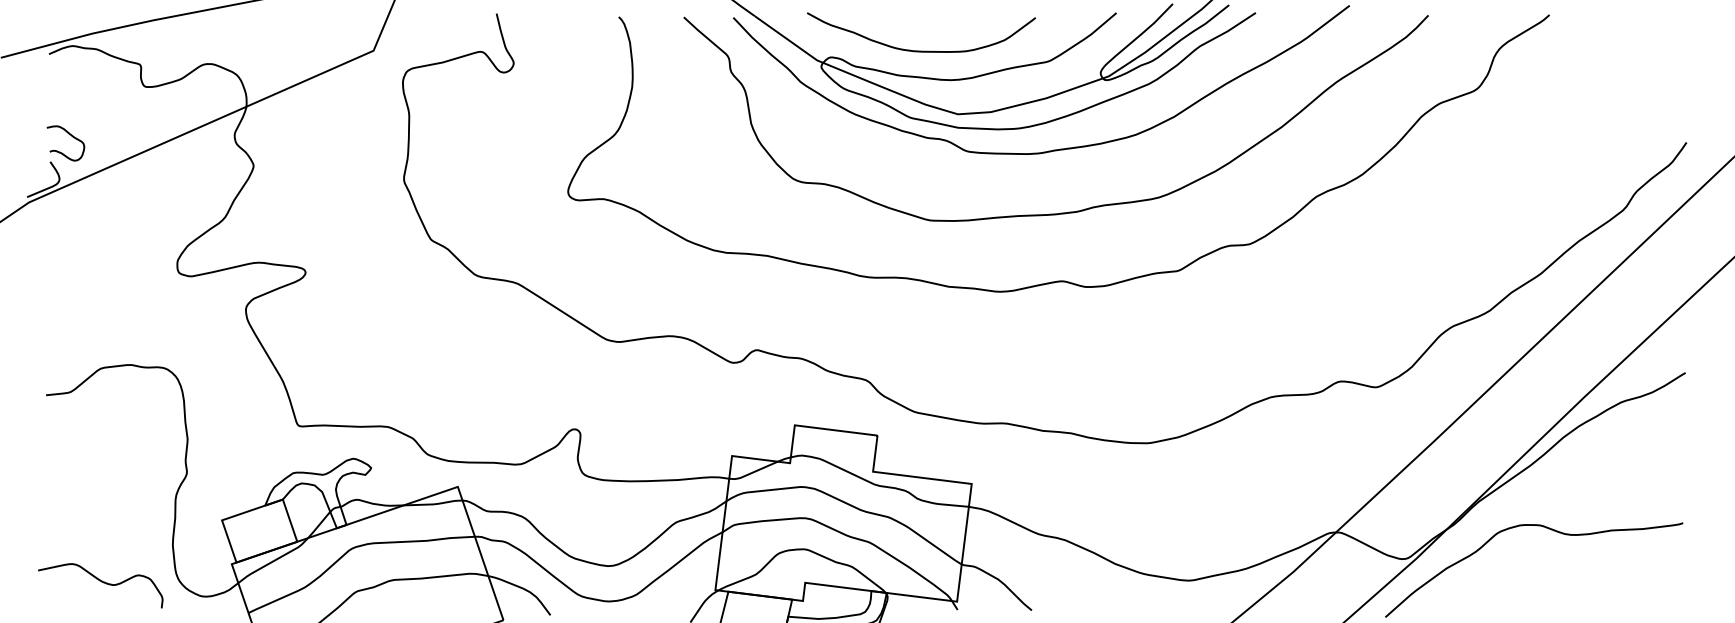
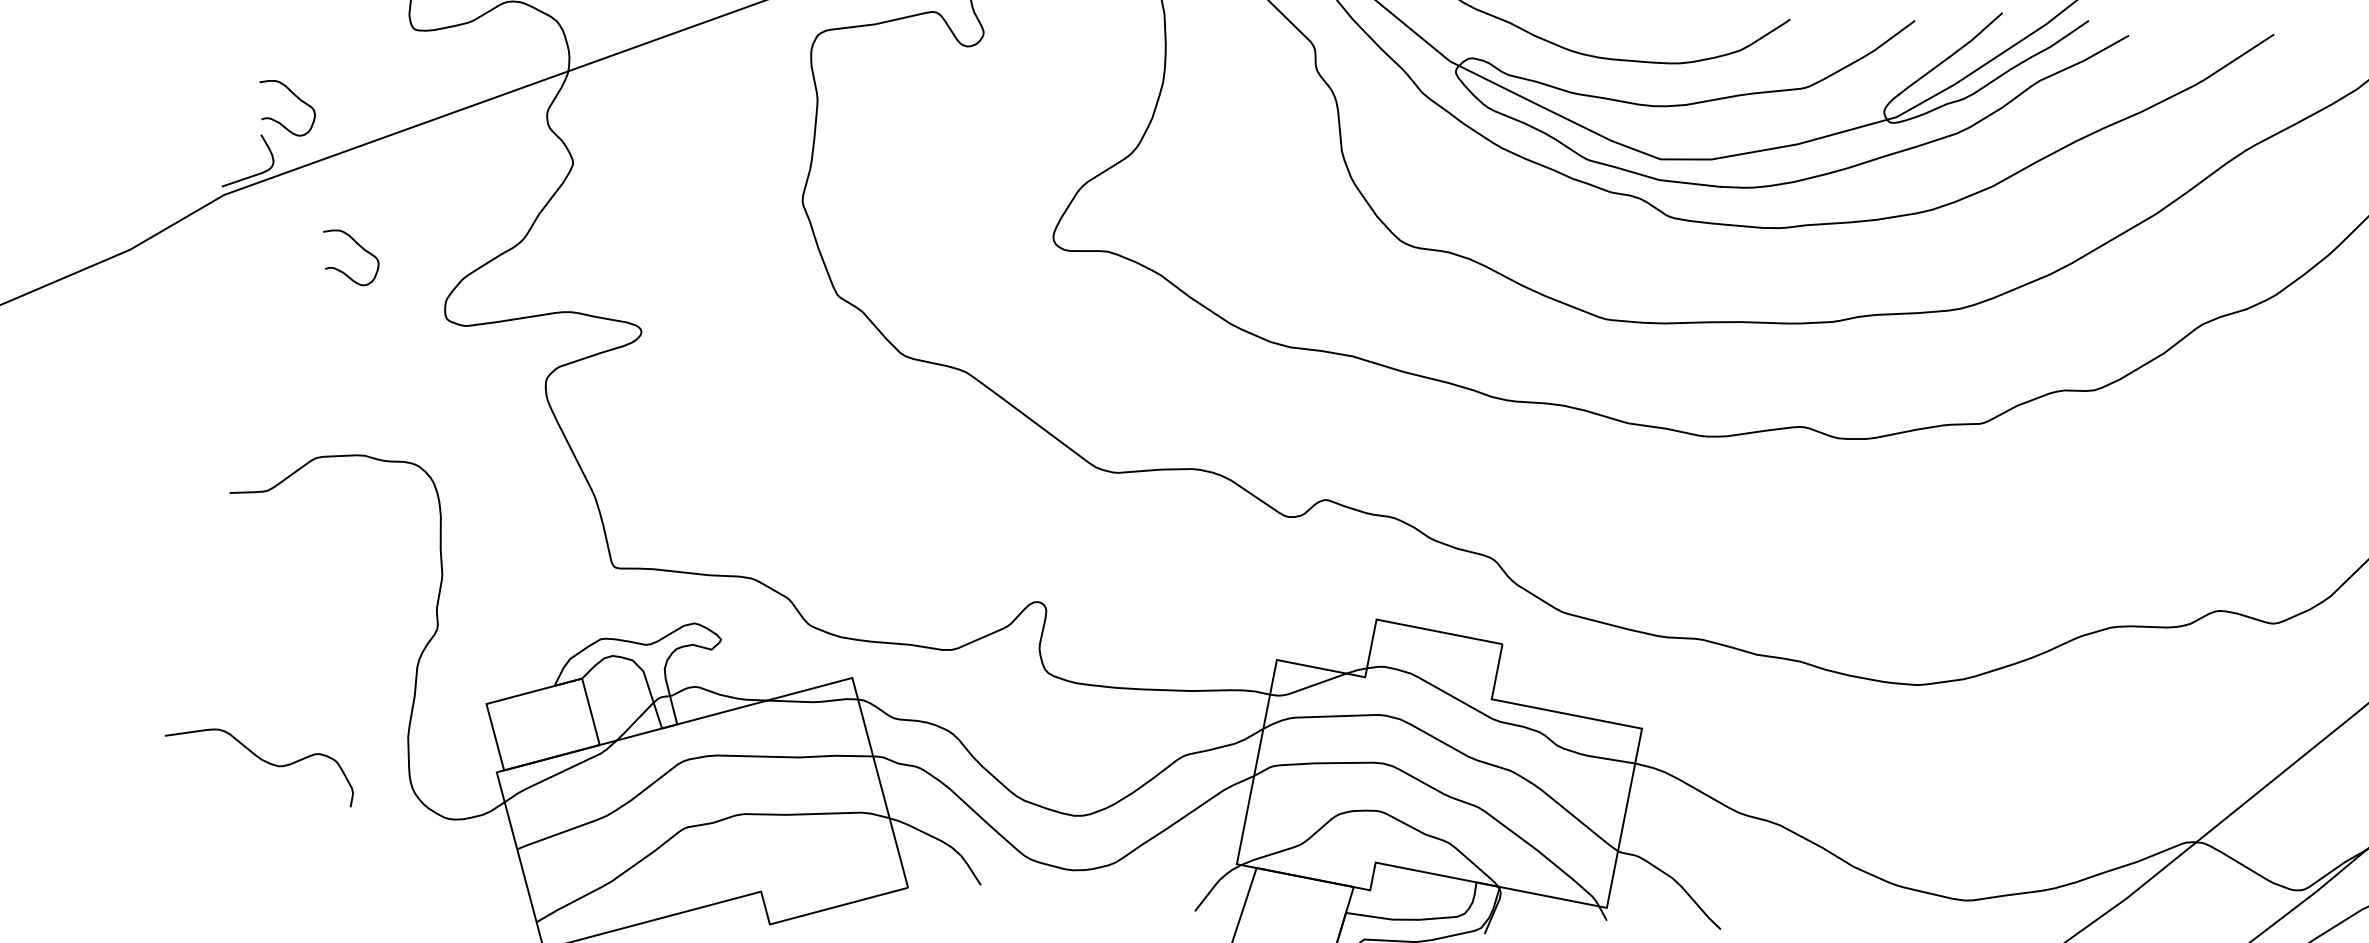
curve: (119, 230) -> (360, 247), added
curve: (101, 582) -> (260, 761), moved

